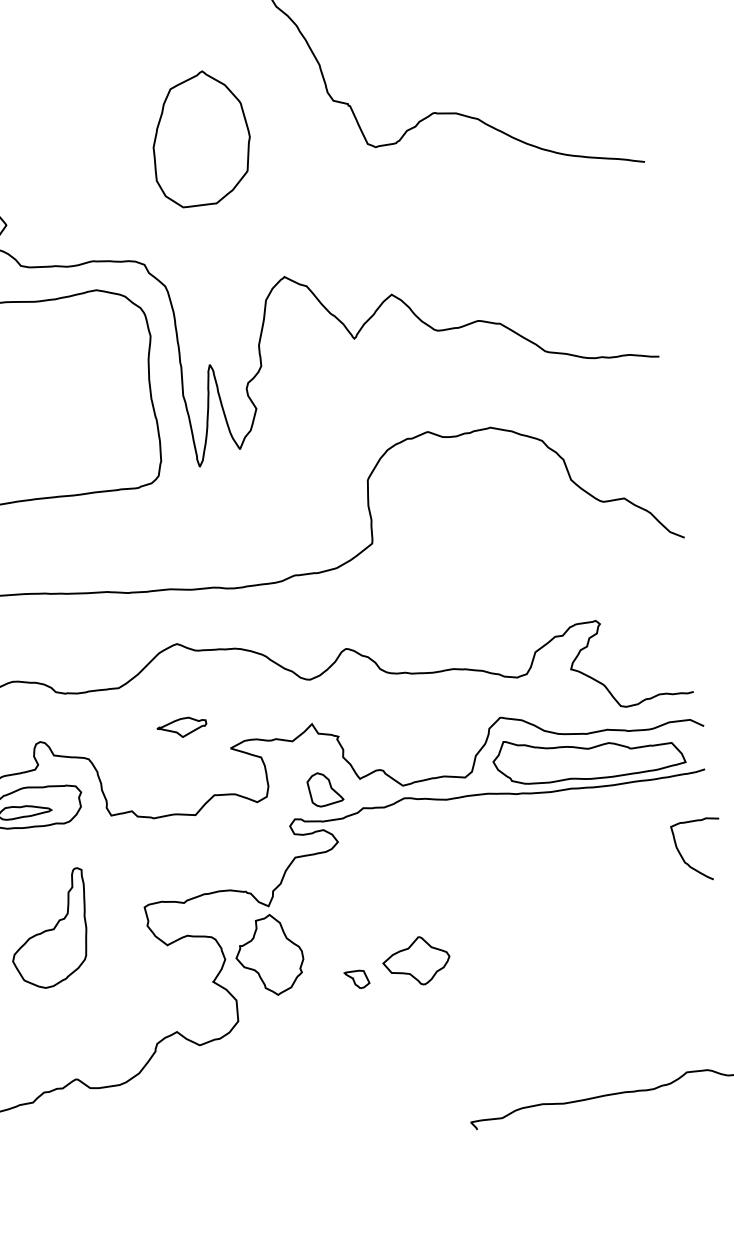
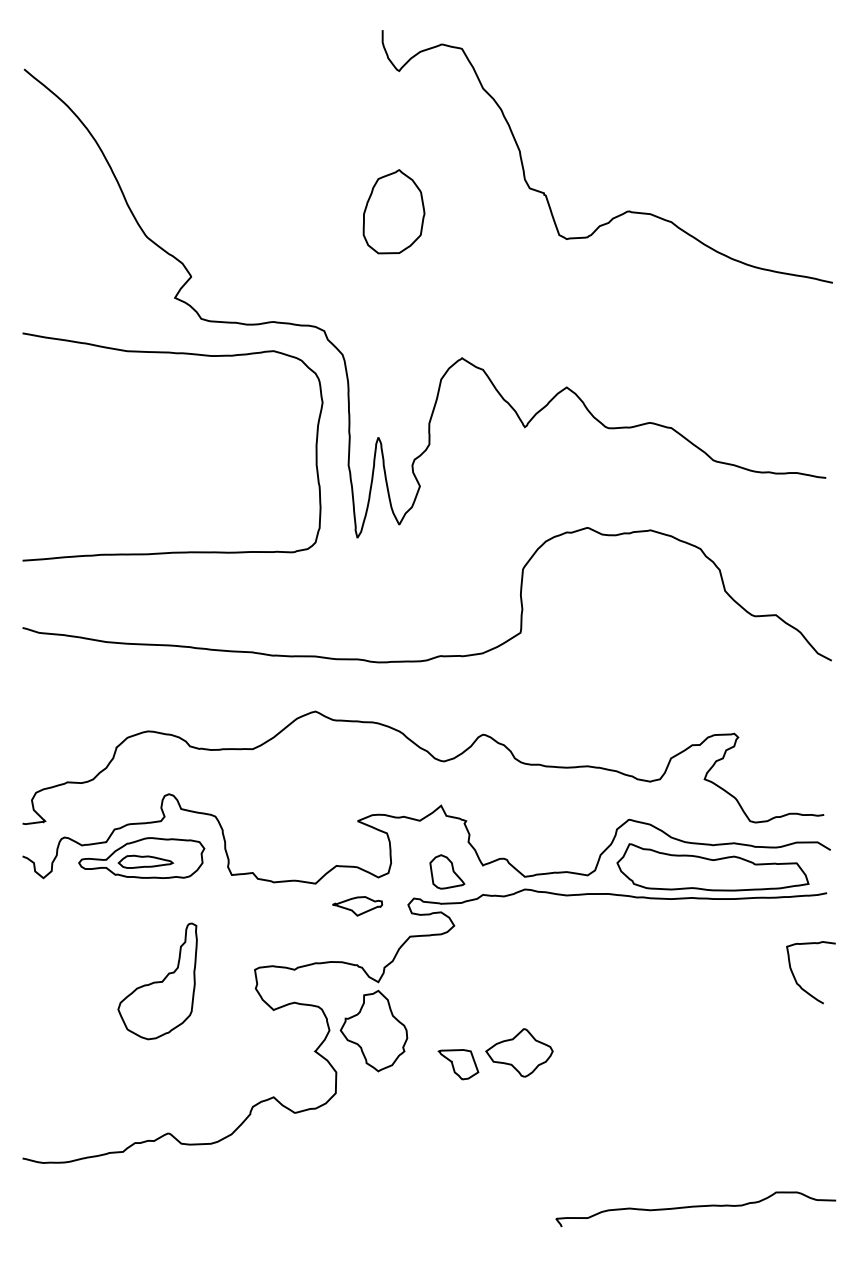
part: (200, 138) -> (393, 211), size x0.62
part: (181, 727) -> (357, 906), moved
part: (357, 979) -> (458, 1064), size x1.67

